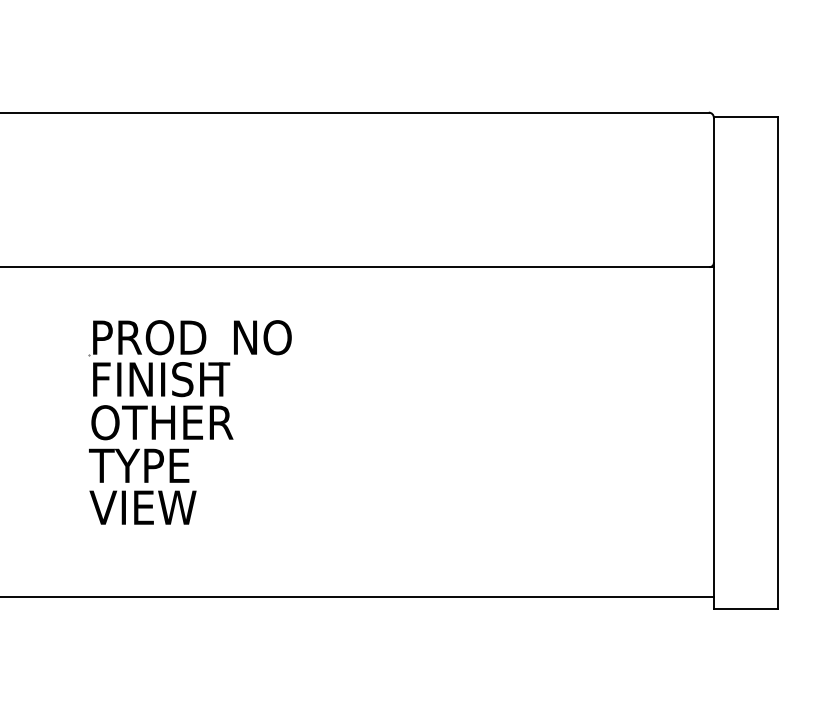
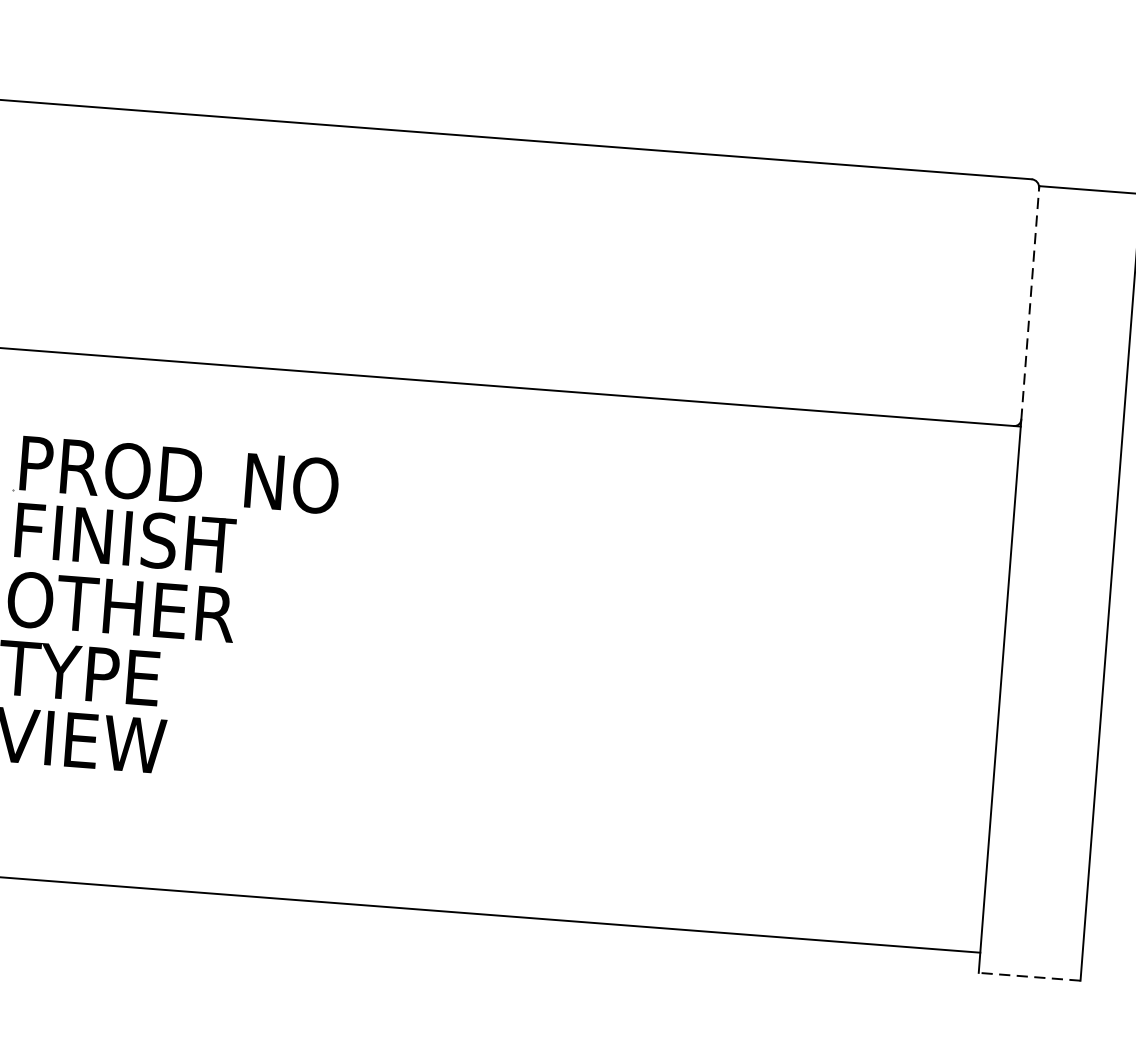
line: (713, 190) -> (1029, 304), solid -> dashed
line: (745, 609) -> (1029, 976), solid -> dashed

